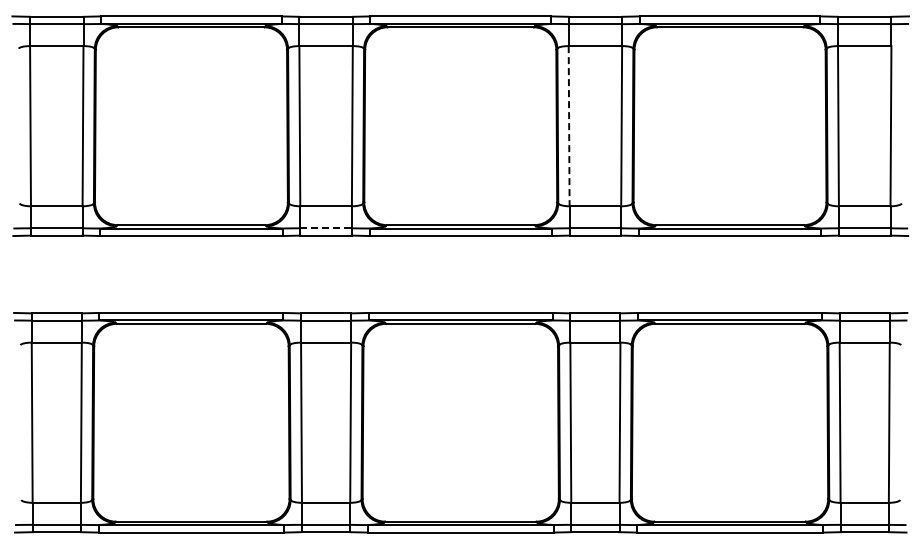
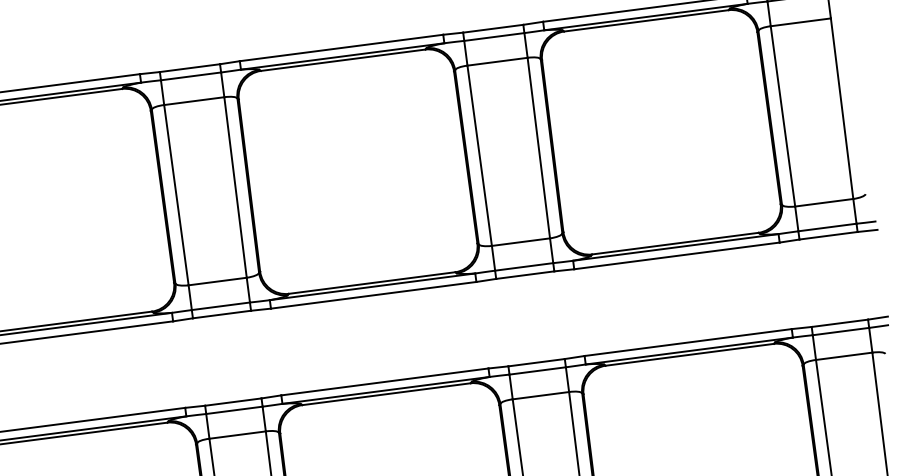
line: (569, 126) -> (480, 156), dashed -> solid
line: (326, 228) -> (221, 306), dashed -> solid

